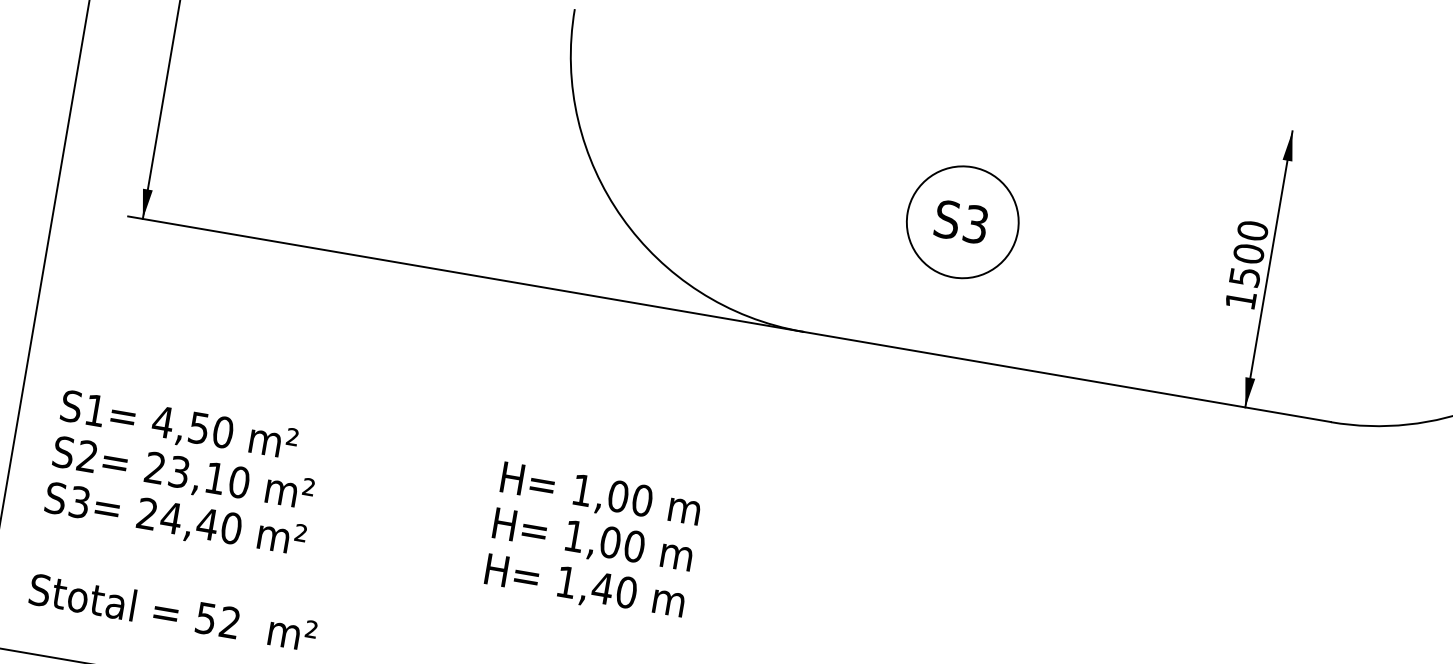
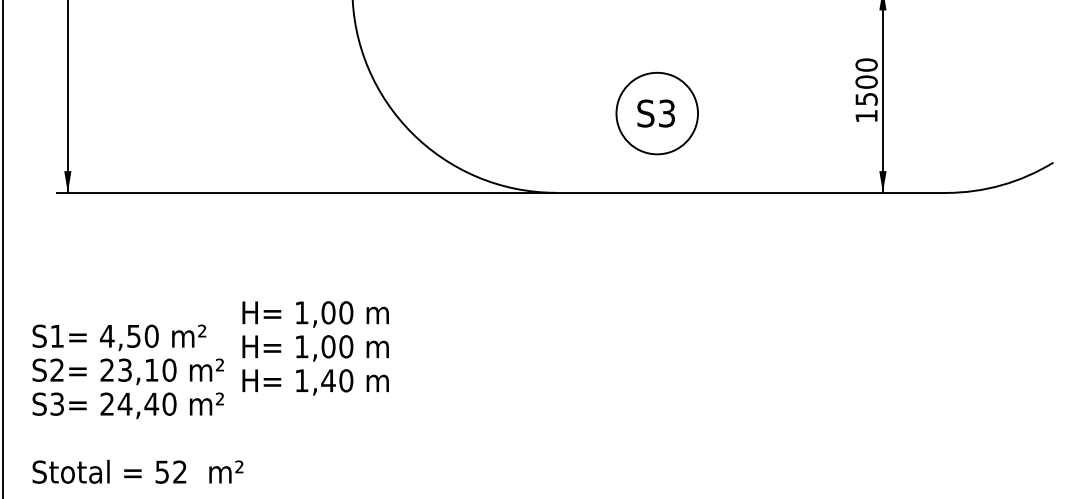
part: (961, 222) -> (656, 113), moved
text: (592, 541) -> (315, 348), moved

